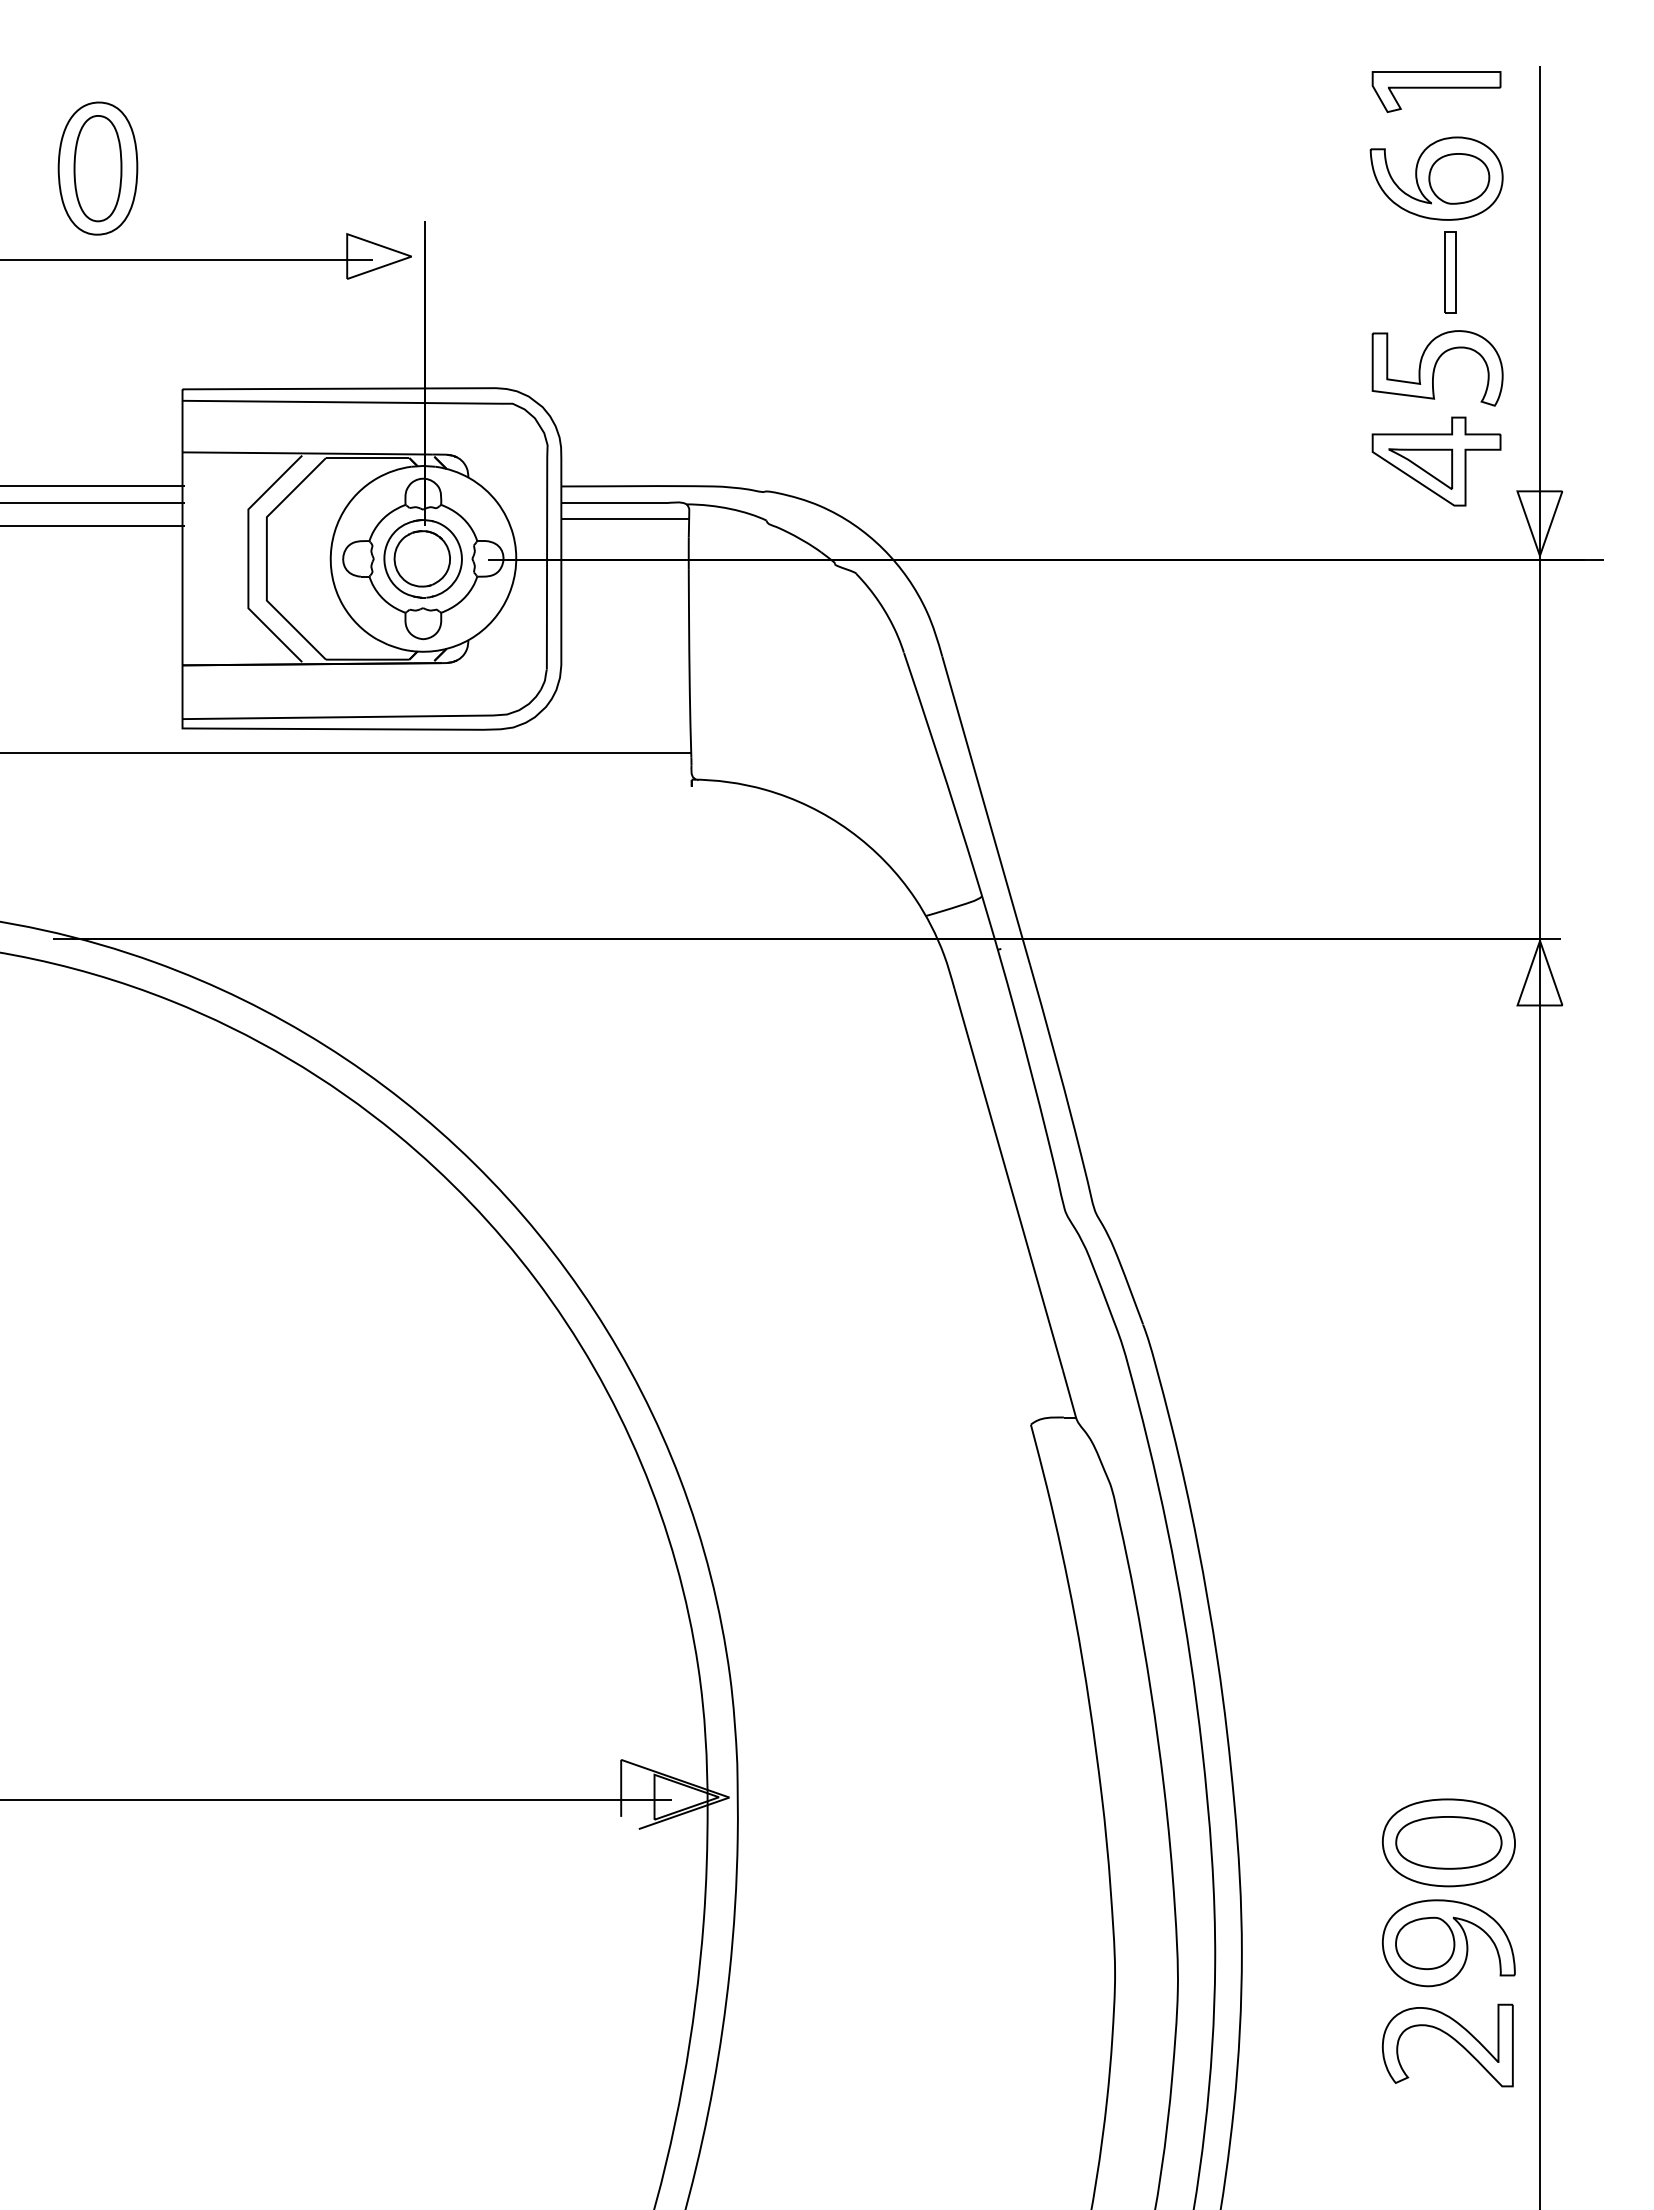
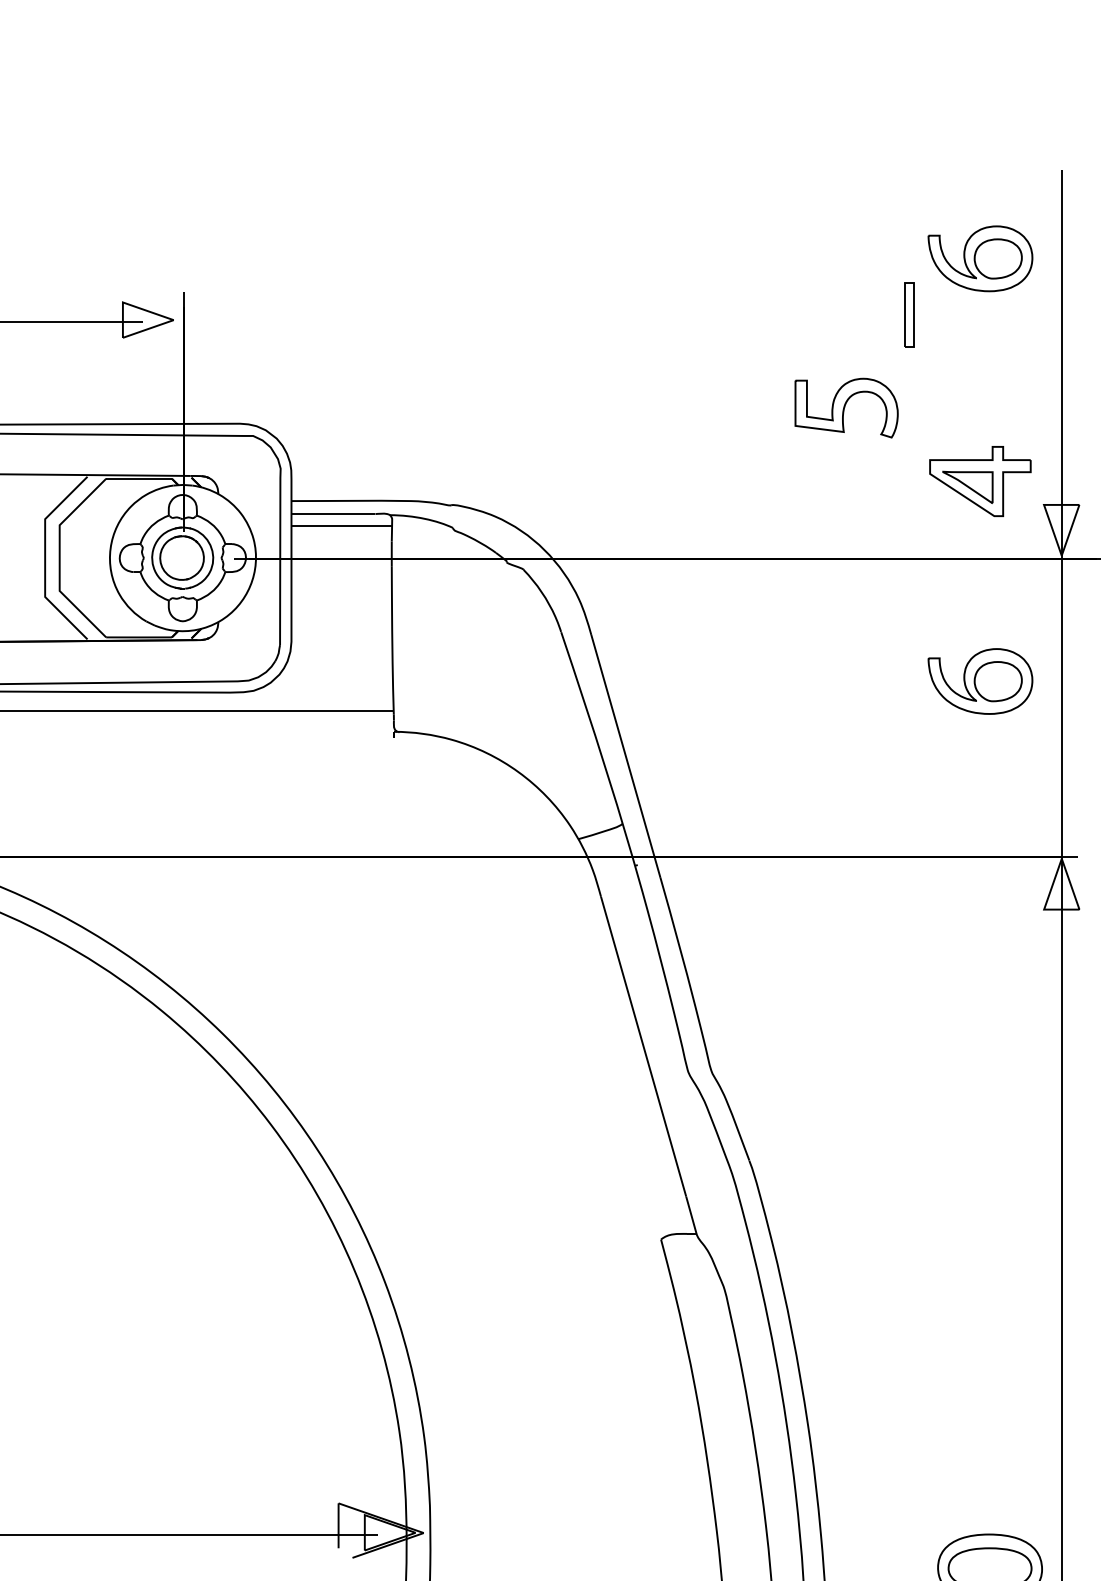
part: (1436, 92) -> (980, 190), removed
part: (1450, 272) -> (909, 314), moved
part: (1437, 368) -> (846, 408), moved
part: (1436, 715) -> (980, 681), added

